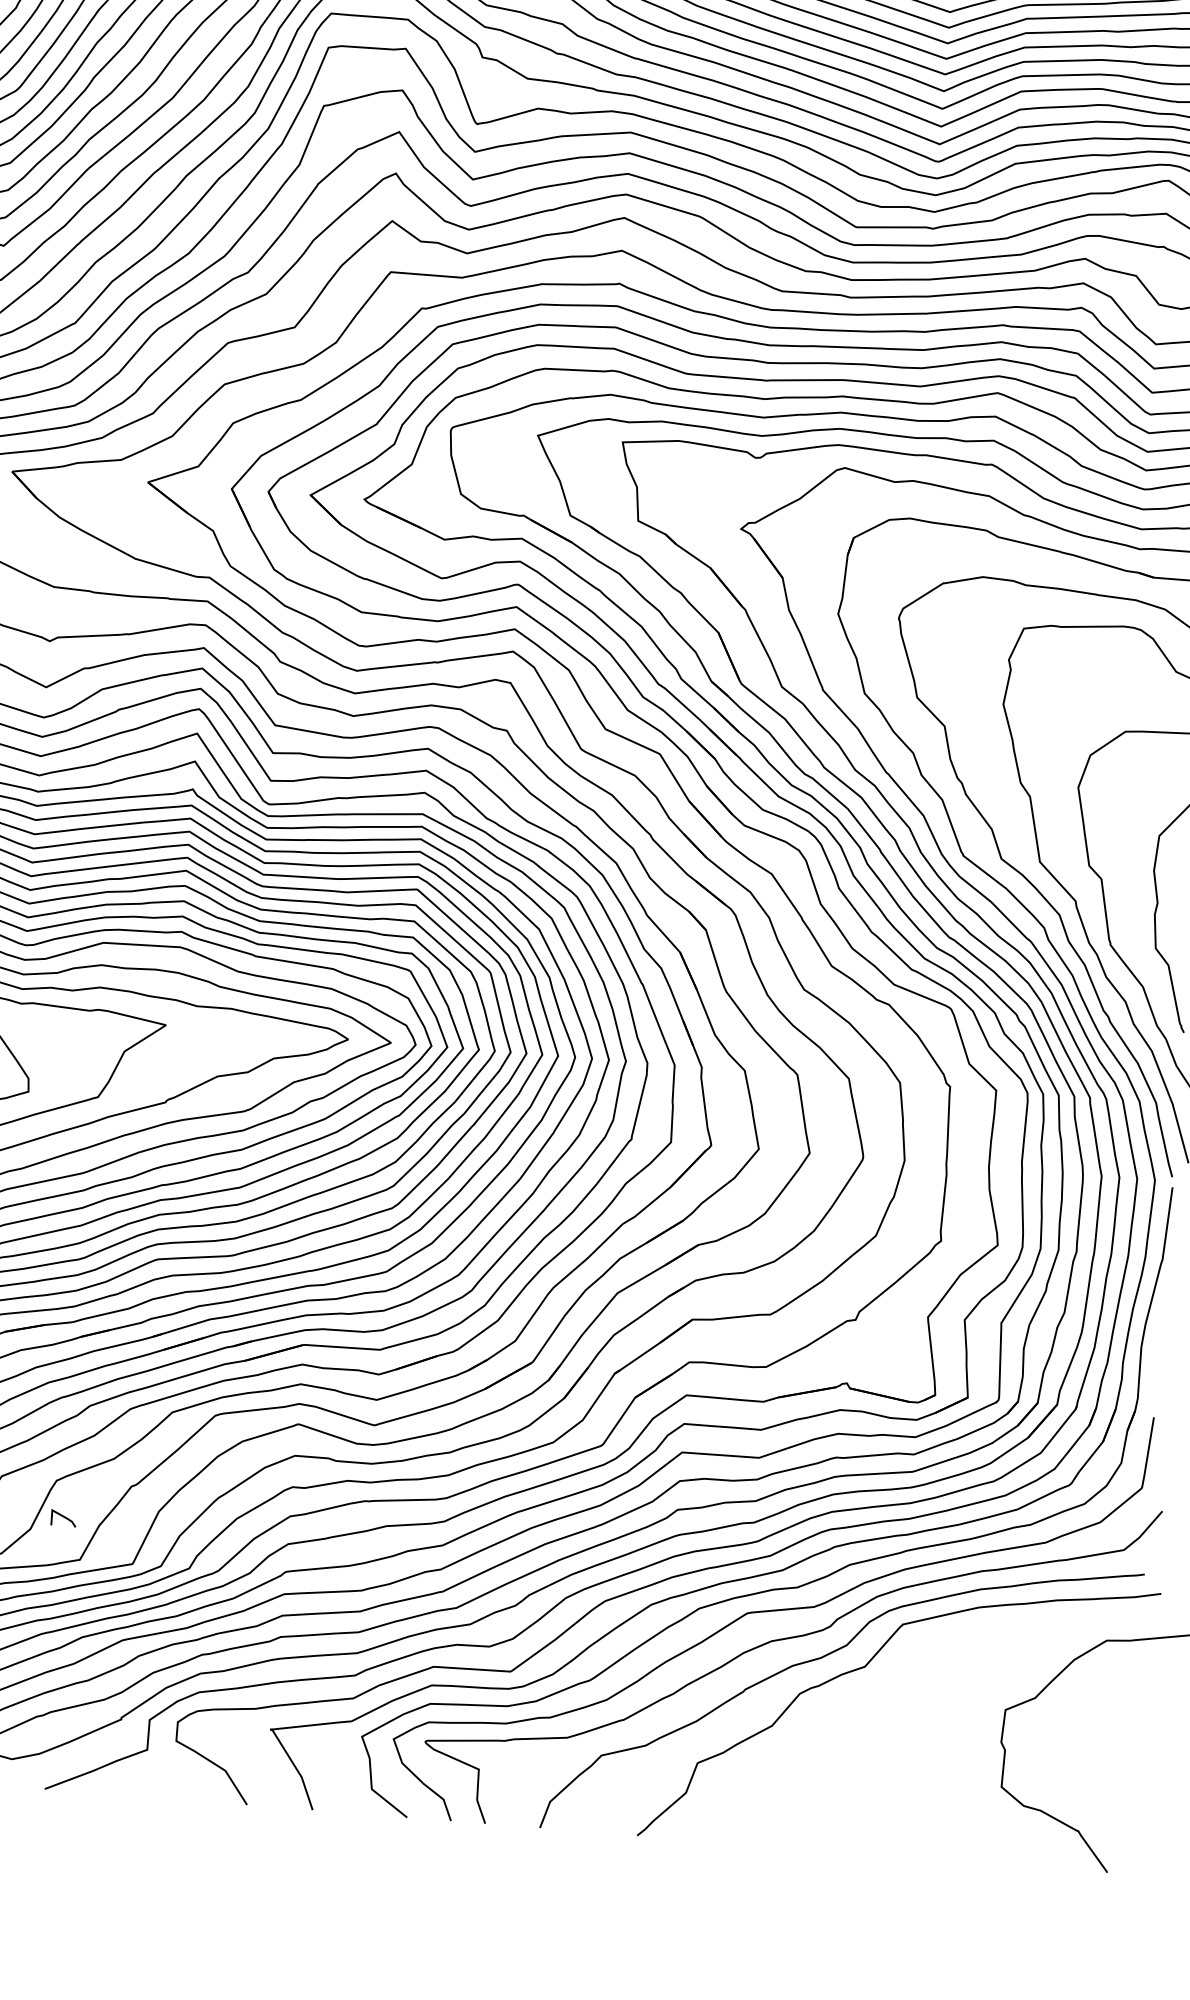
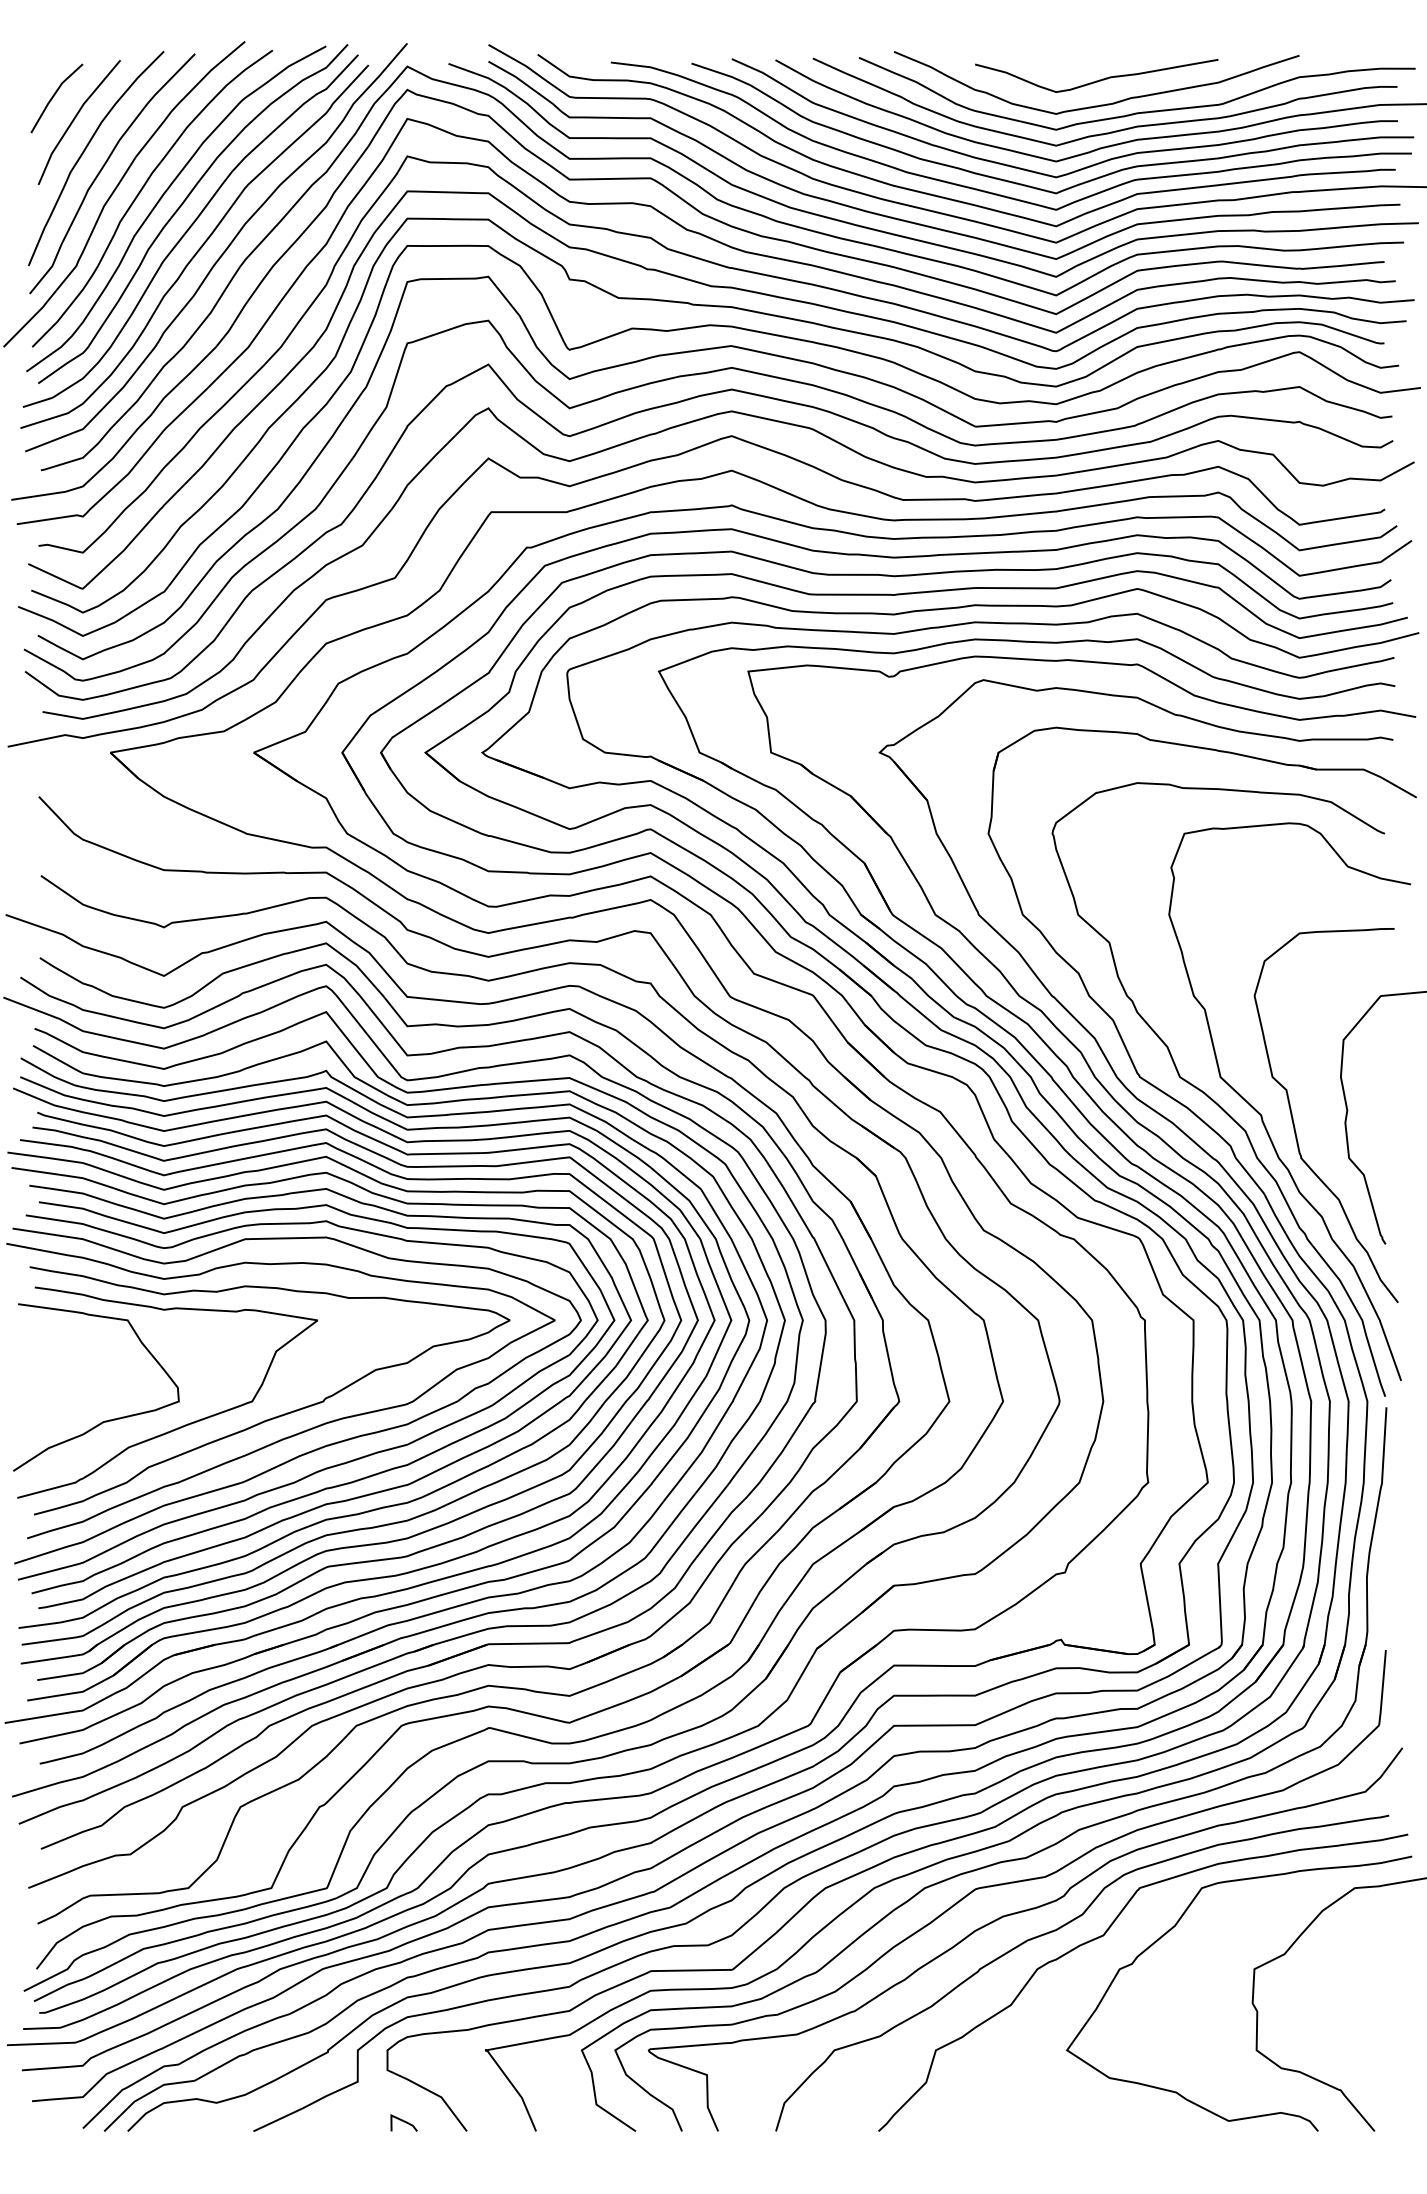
line: (63, 1516) -> (403, 2121), moved
curve: (932, 1664) -> (1174, 1927), added

